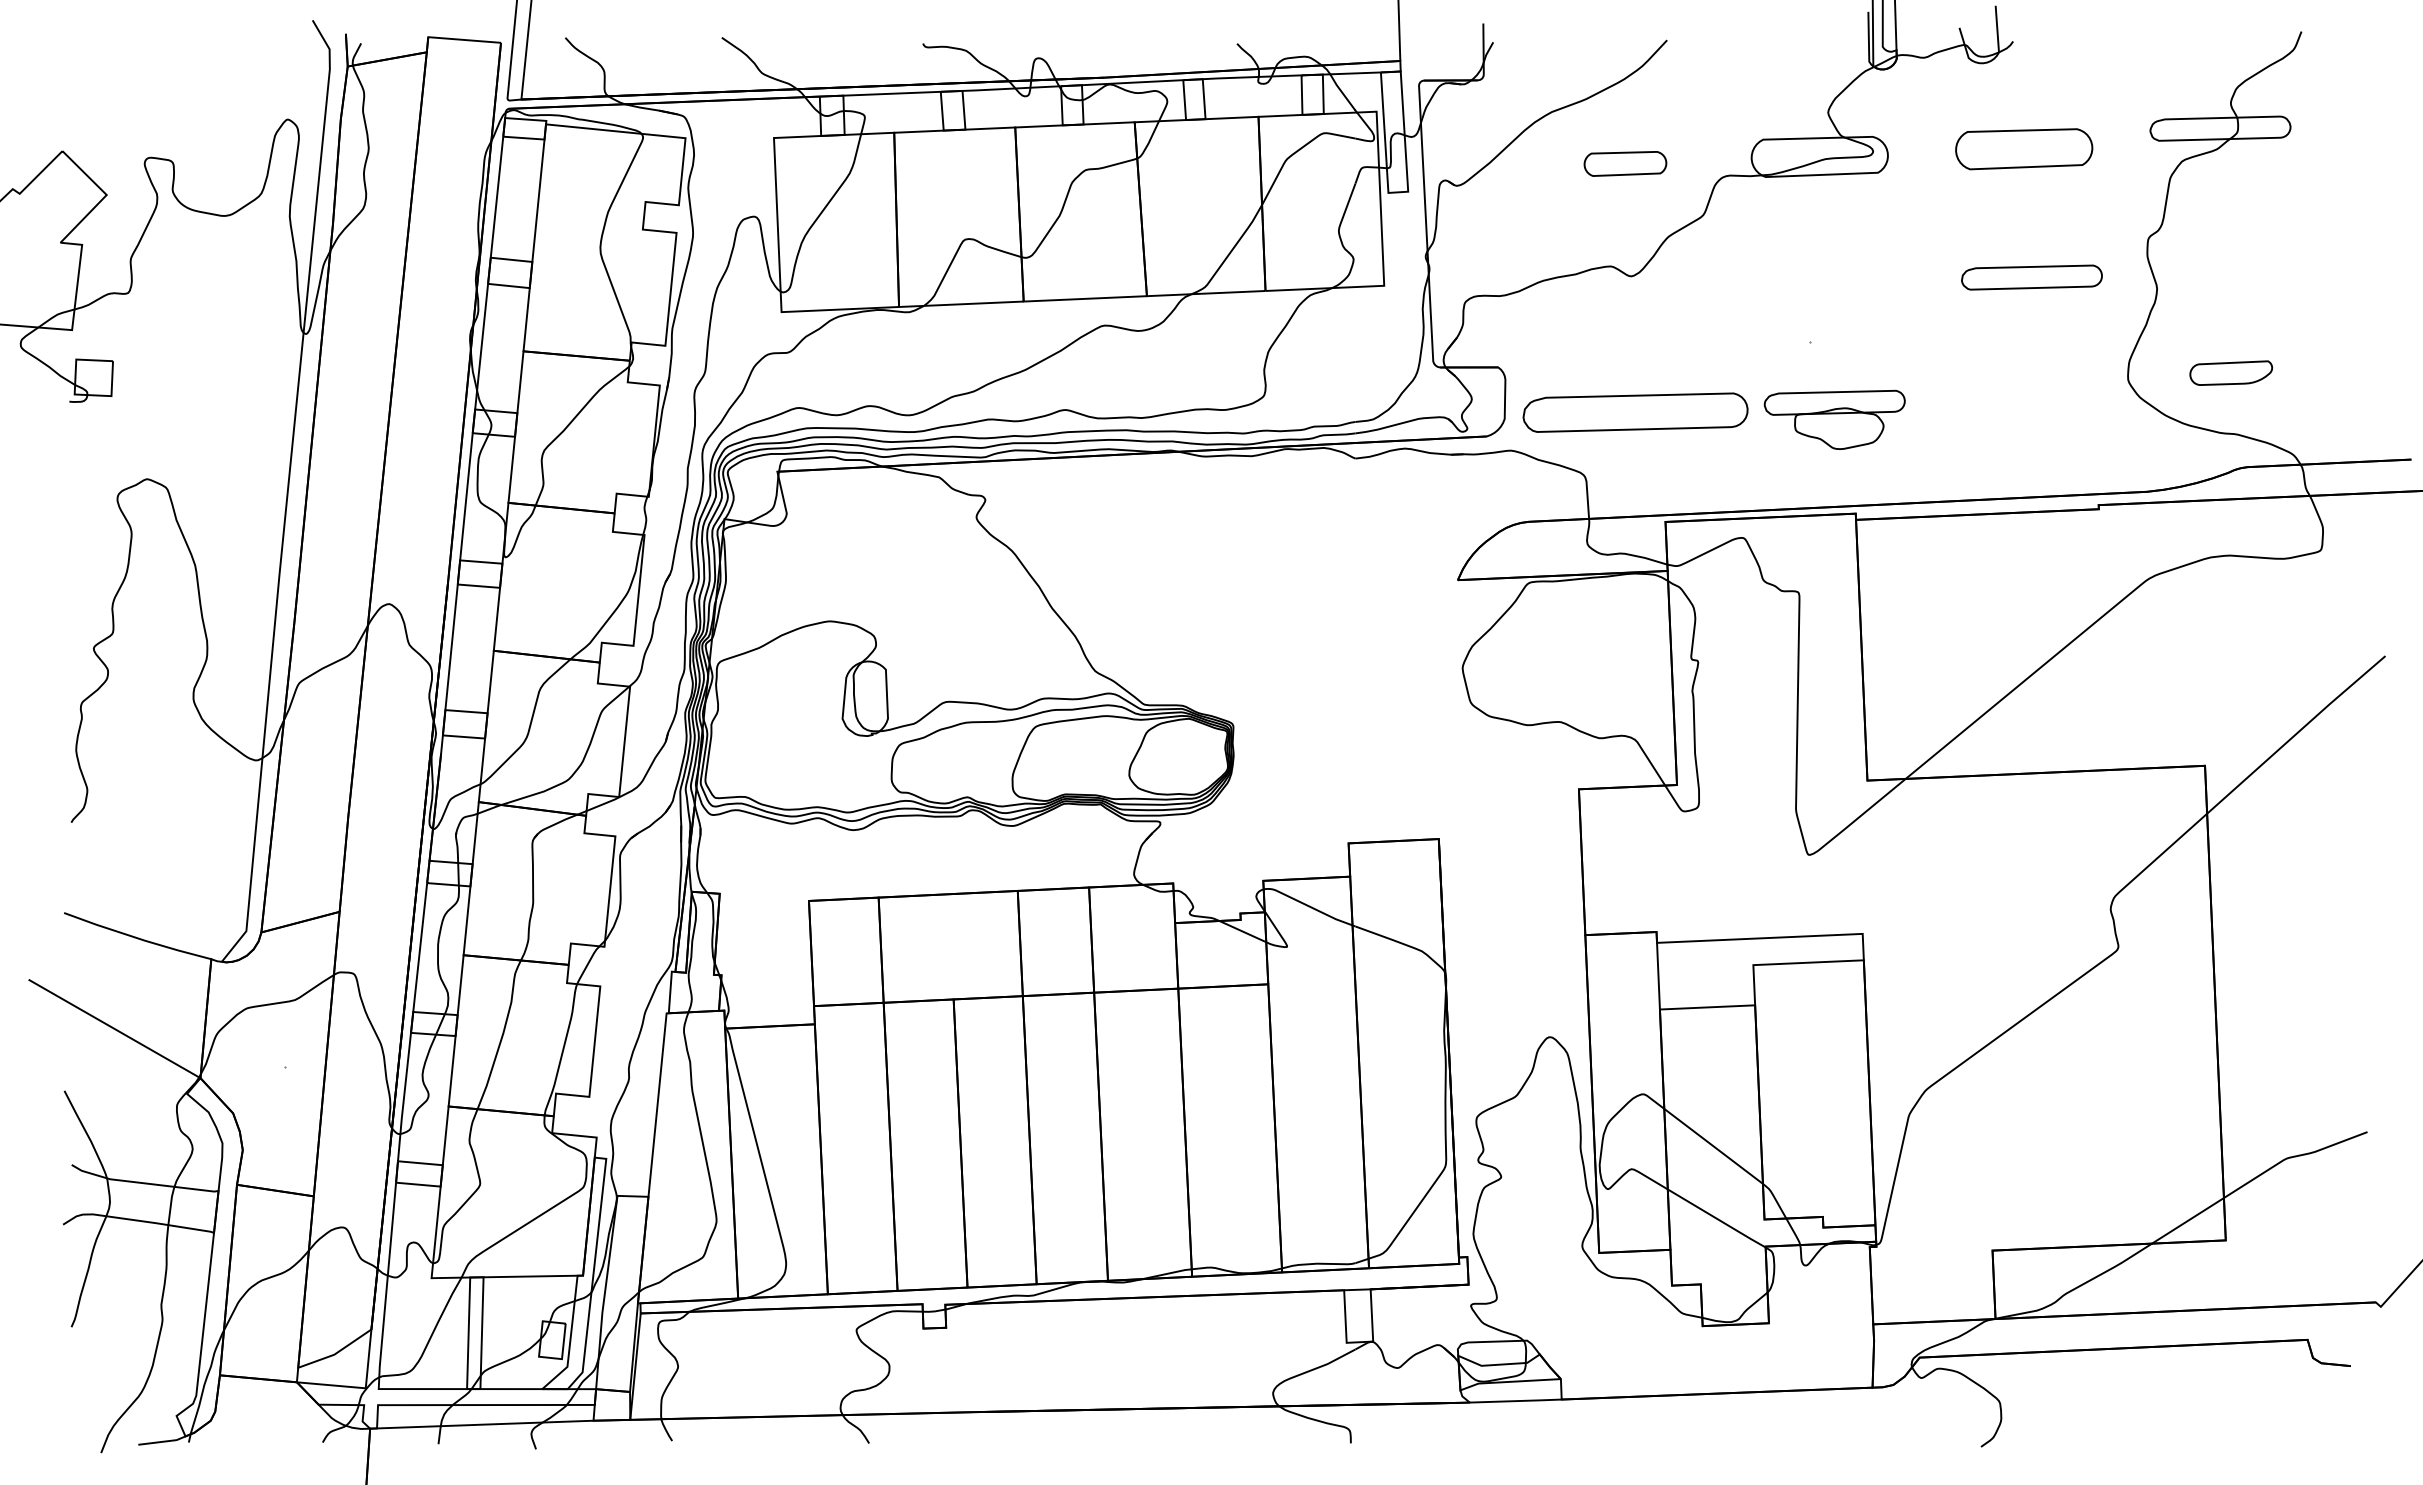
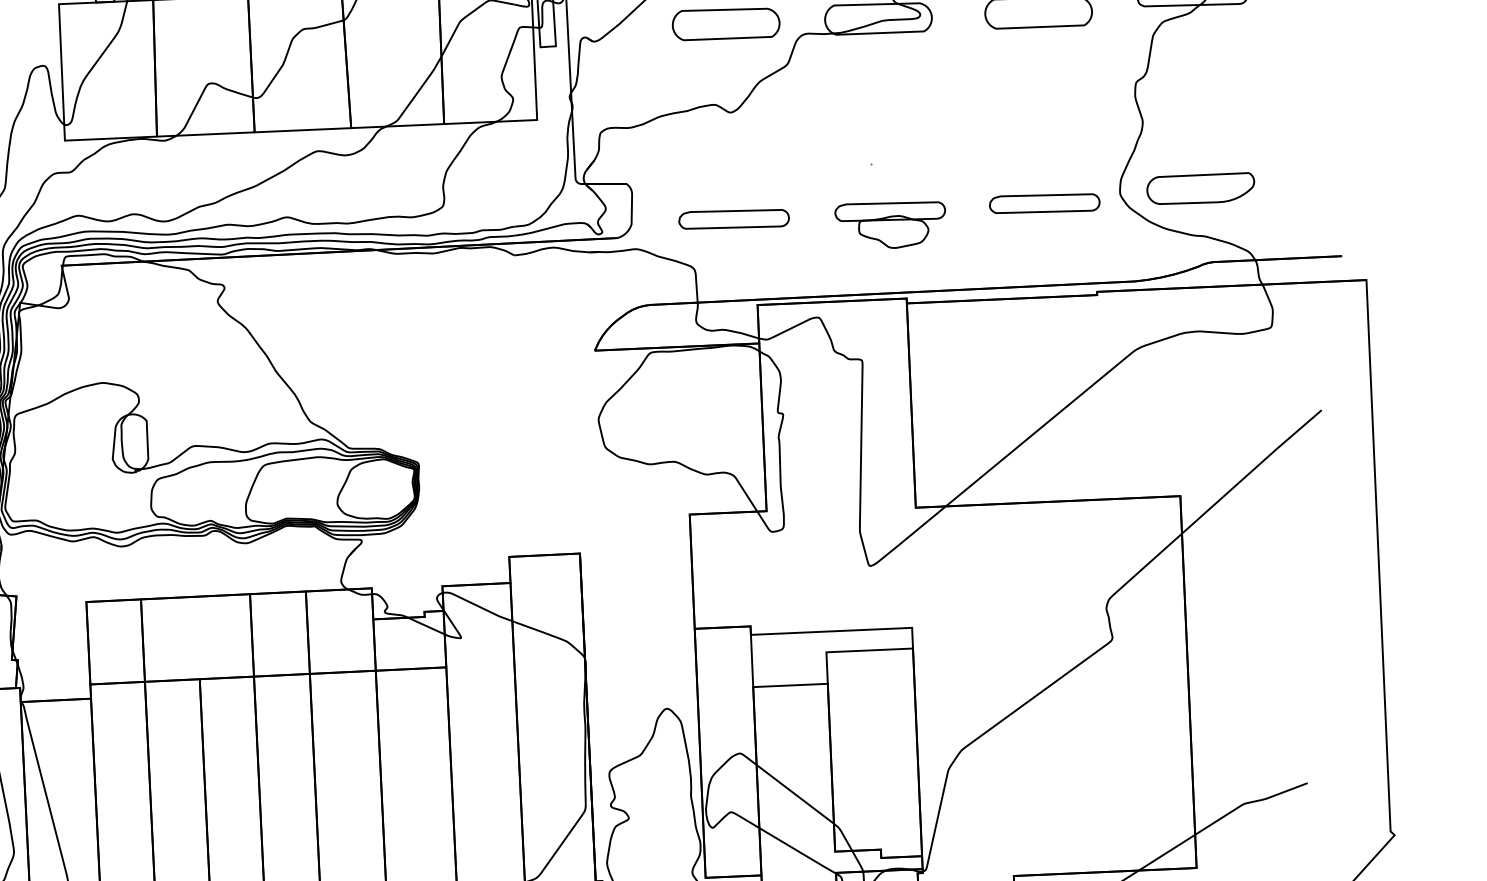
part: (1625, 163) -> (726, 24), size x1.67
part: (2031, 277) -> (1044, 203), moved
part: (2231, 372) -> (1201, 187), size x1.67
part: (1635, 412) -> (734, 219), size x0.62

